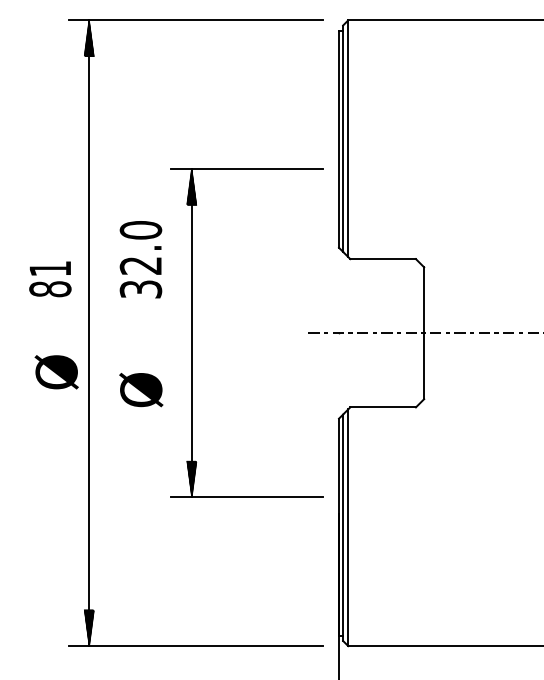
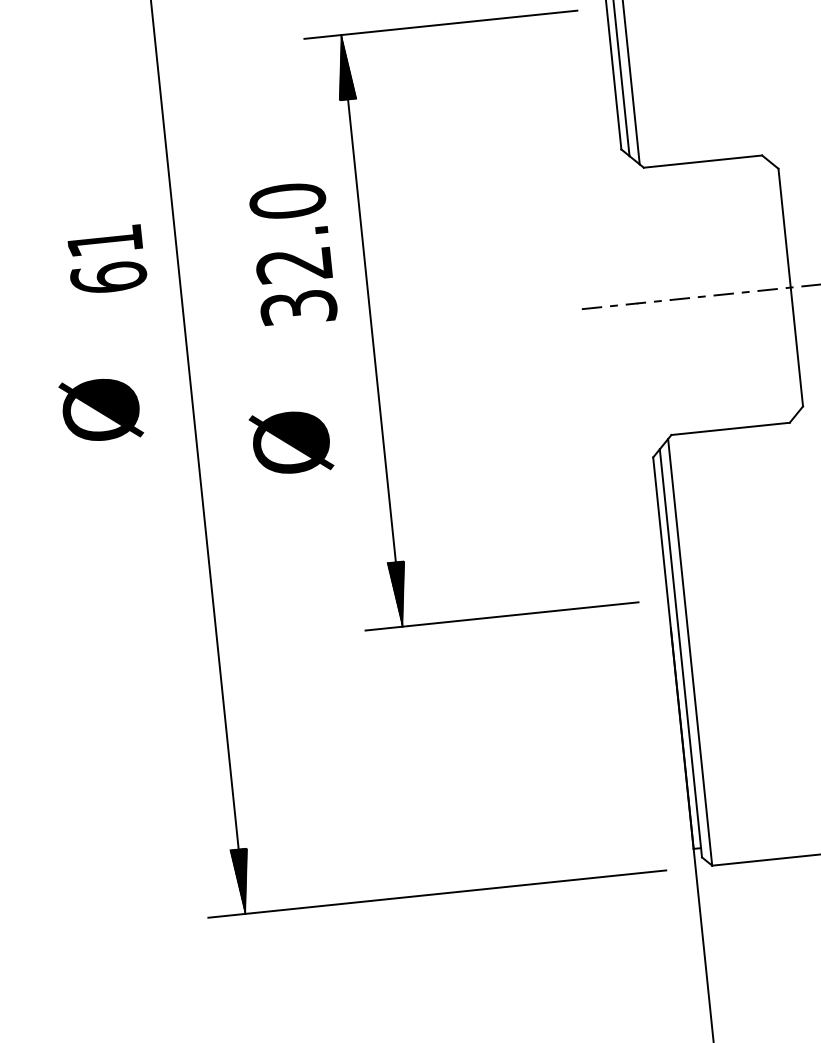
text: (140, 259) -> (292, 253), moved
text: (50, 289) -> (109, 278), 81 -> 61
text: (56, 372) -> (100, 410), moved

